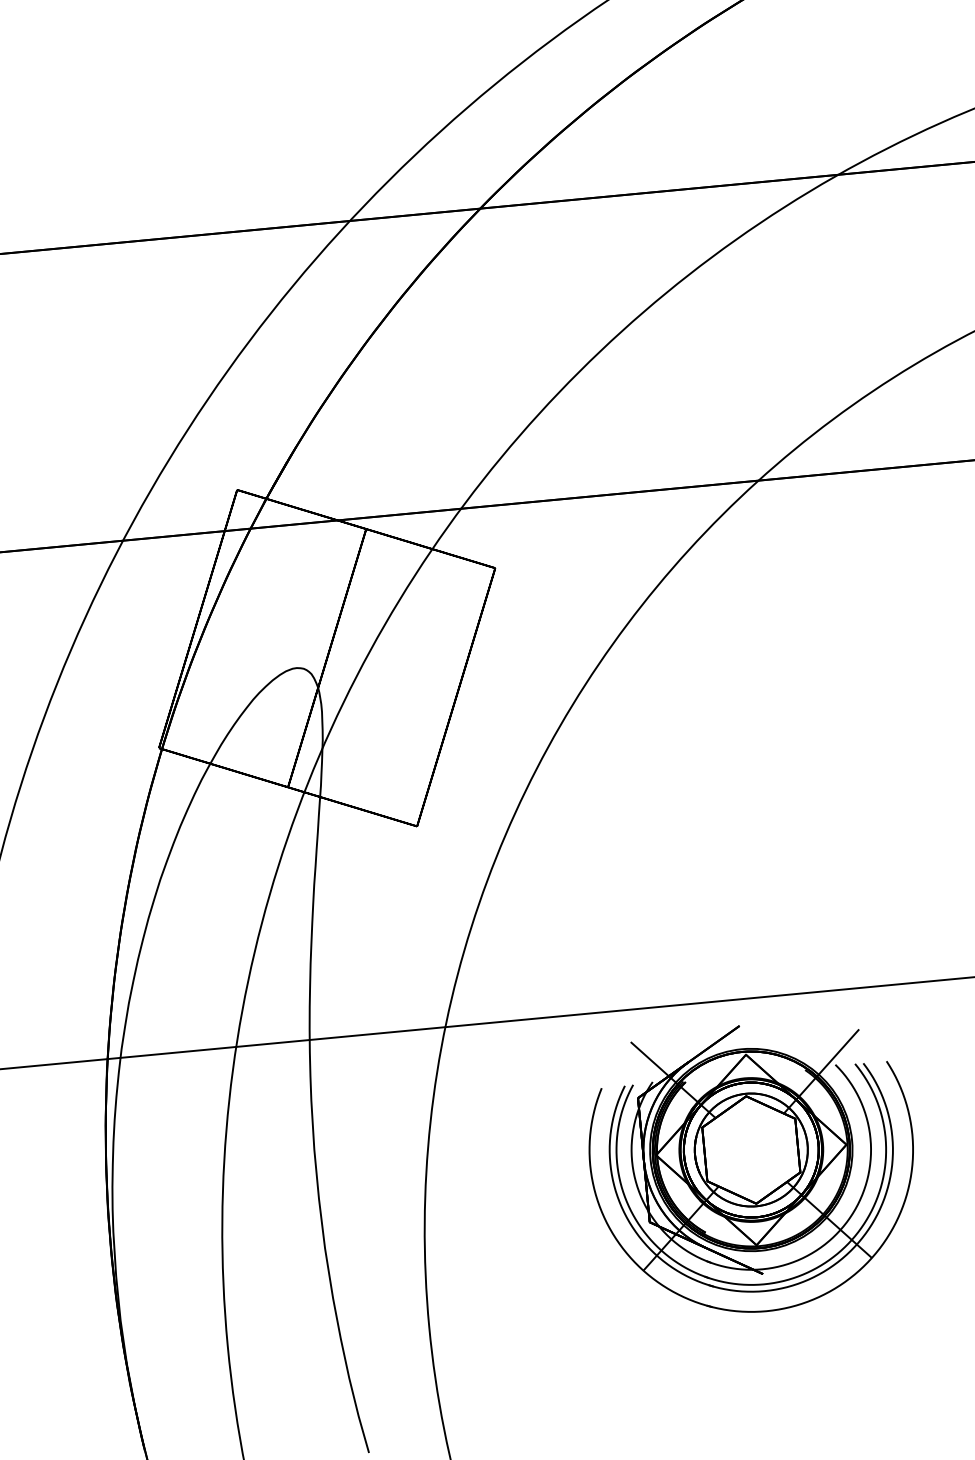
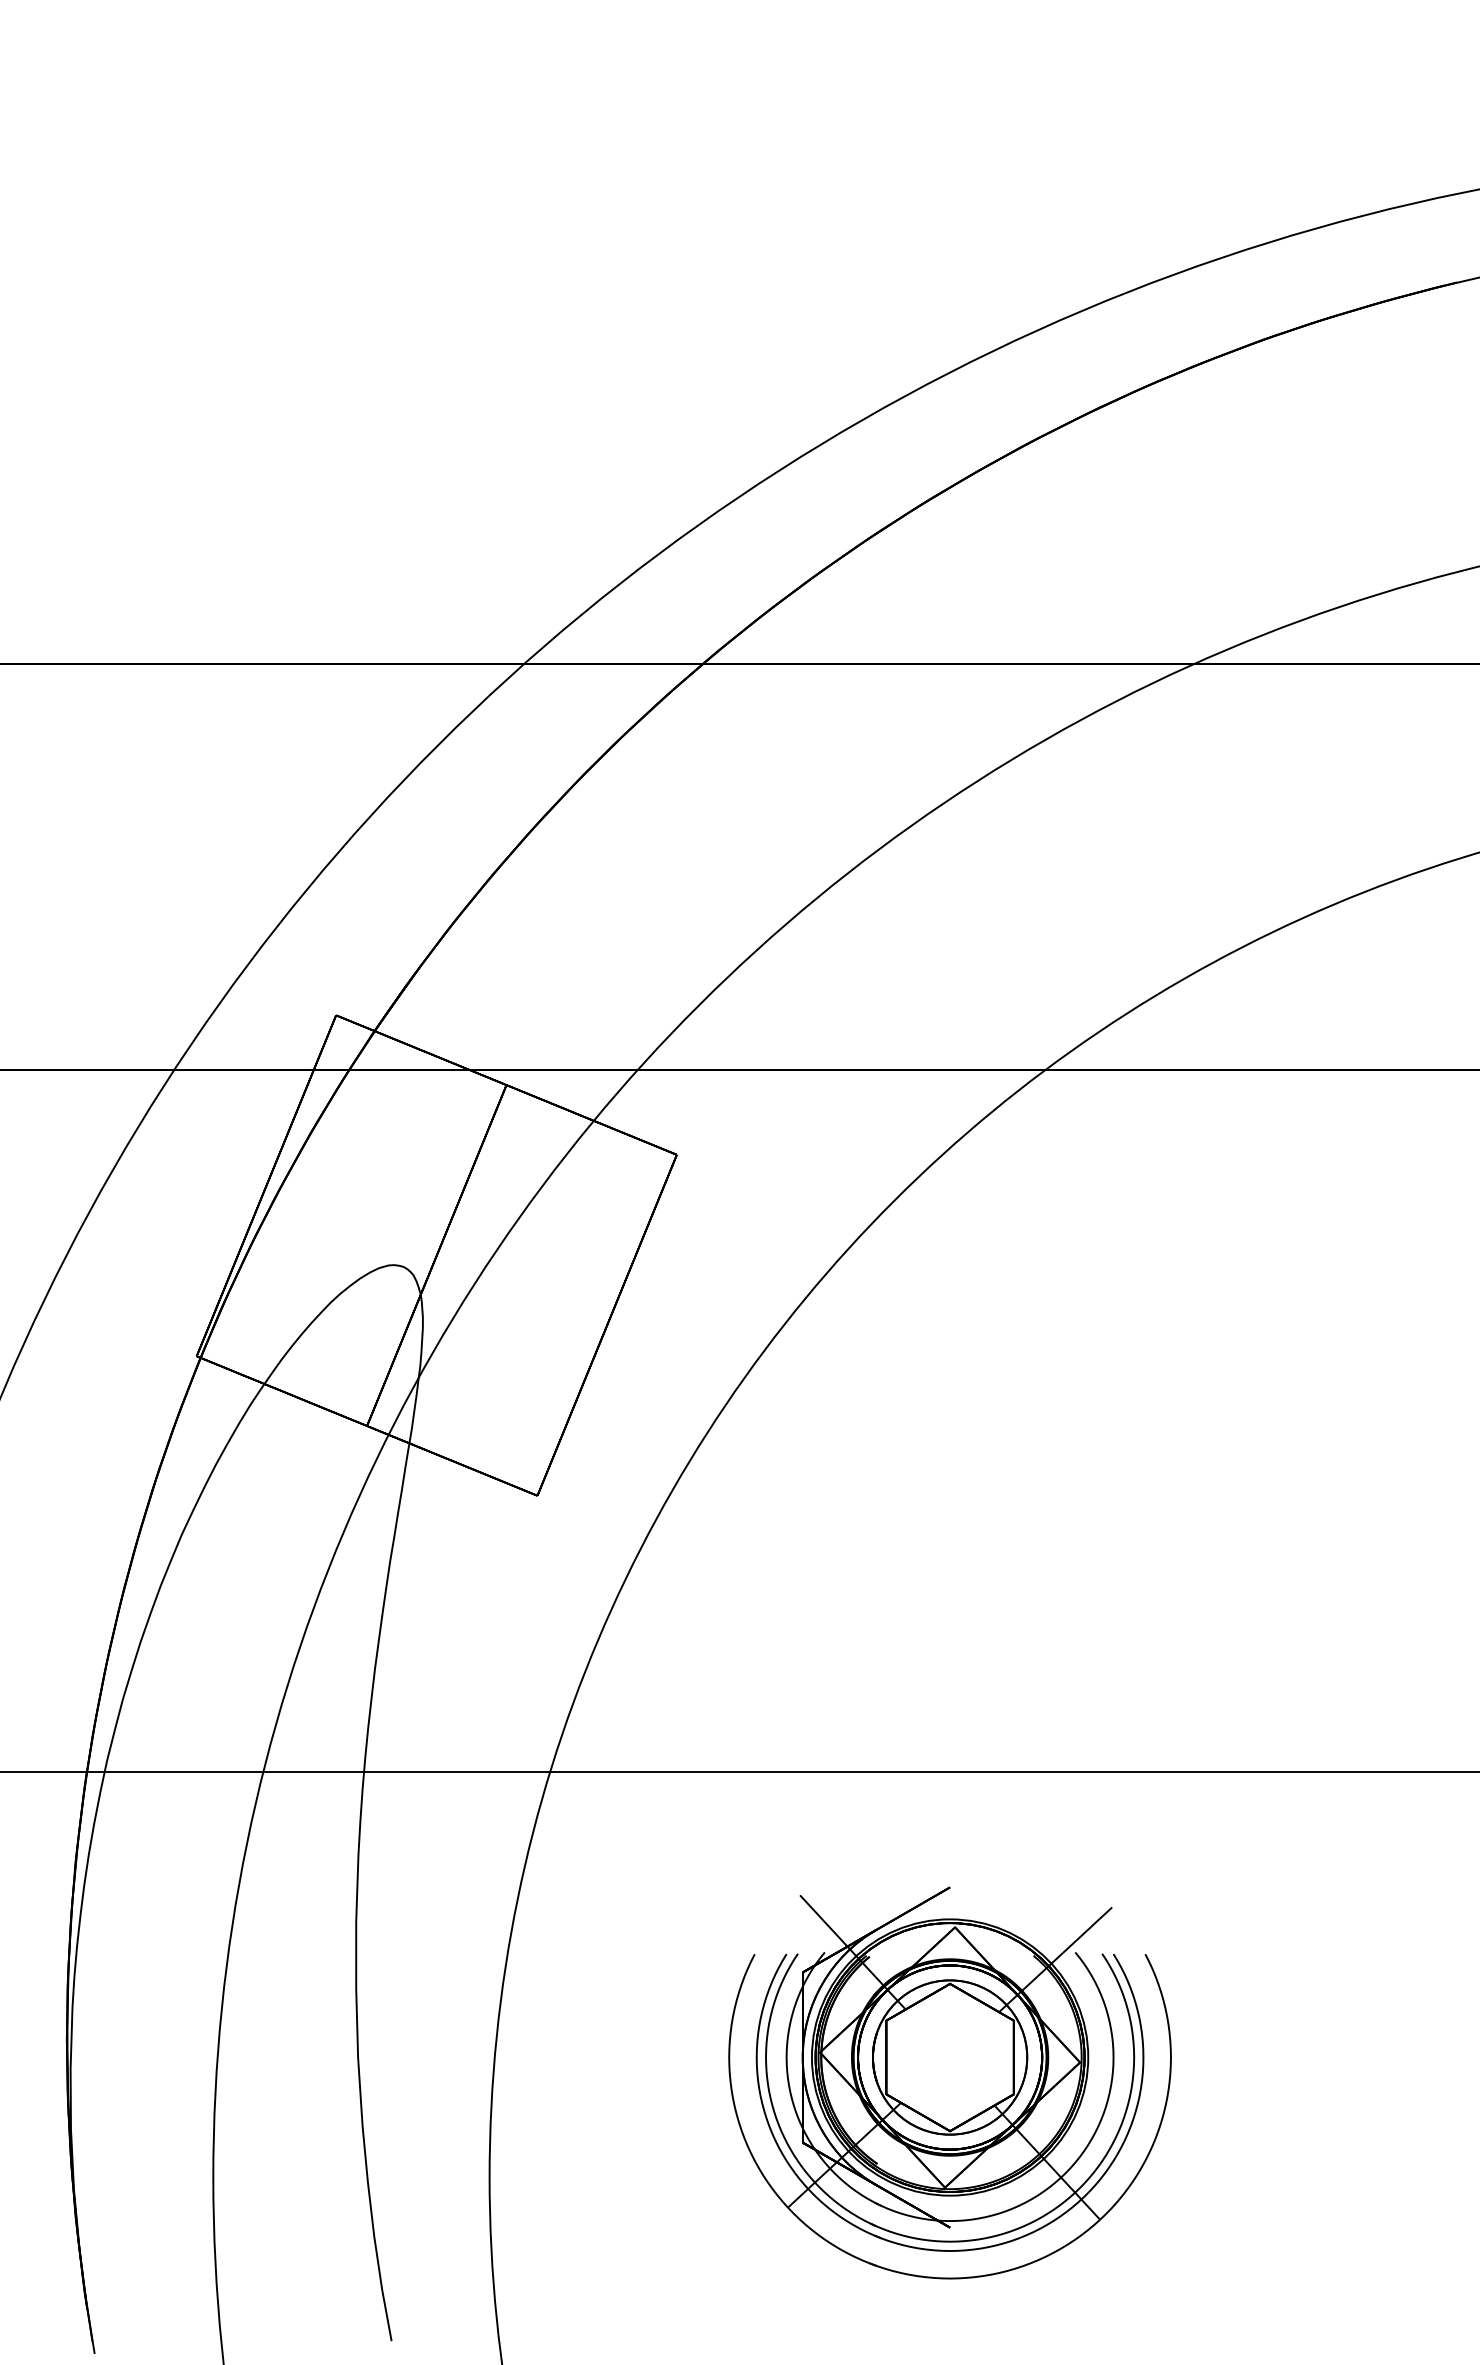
part: (752, 1168) -> (949, 2082), moved

